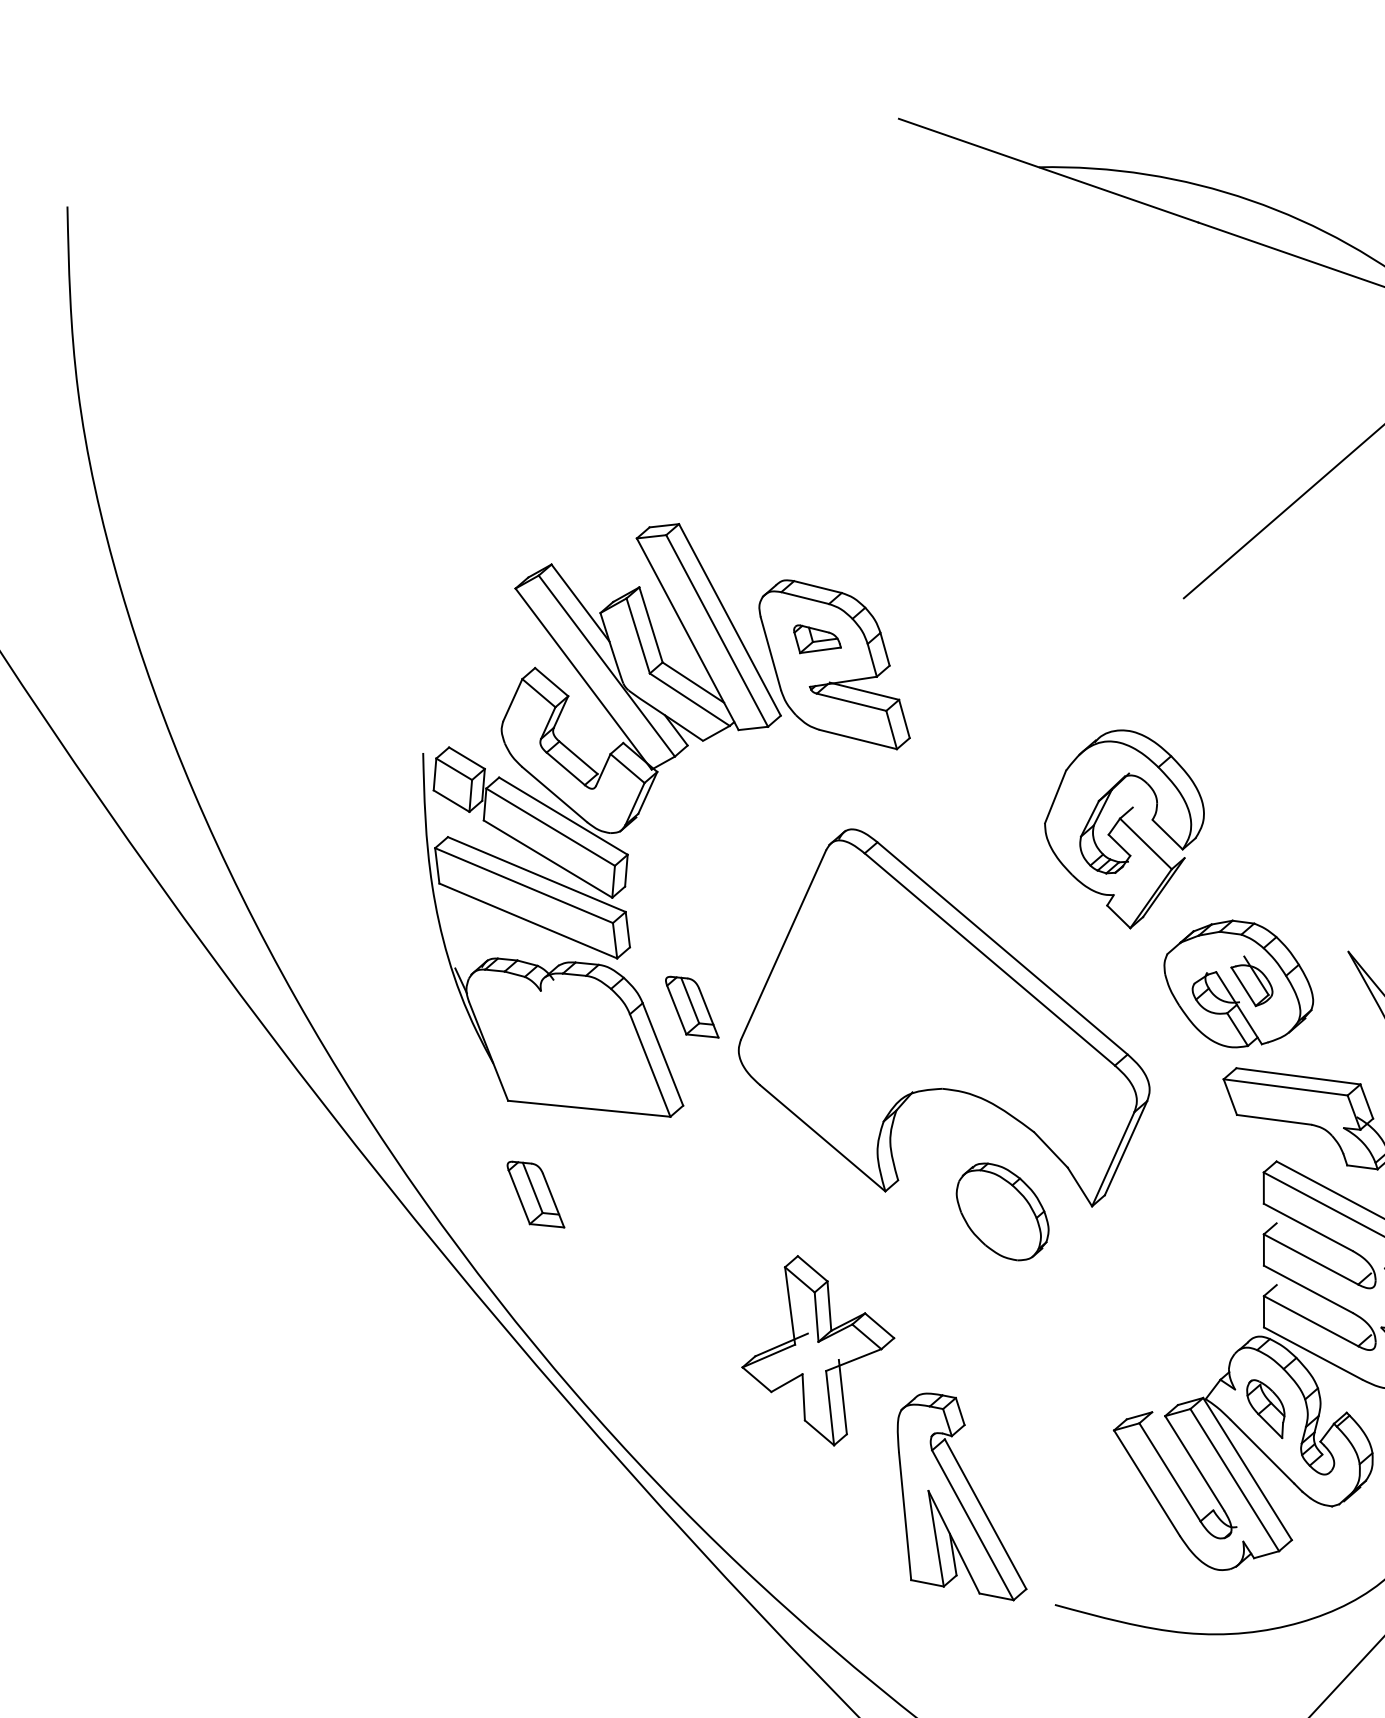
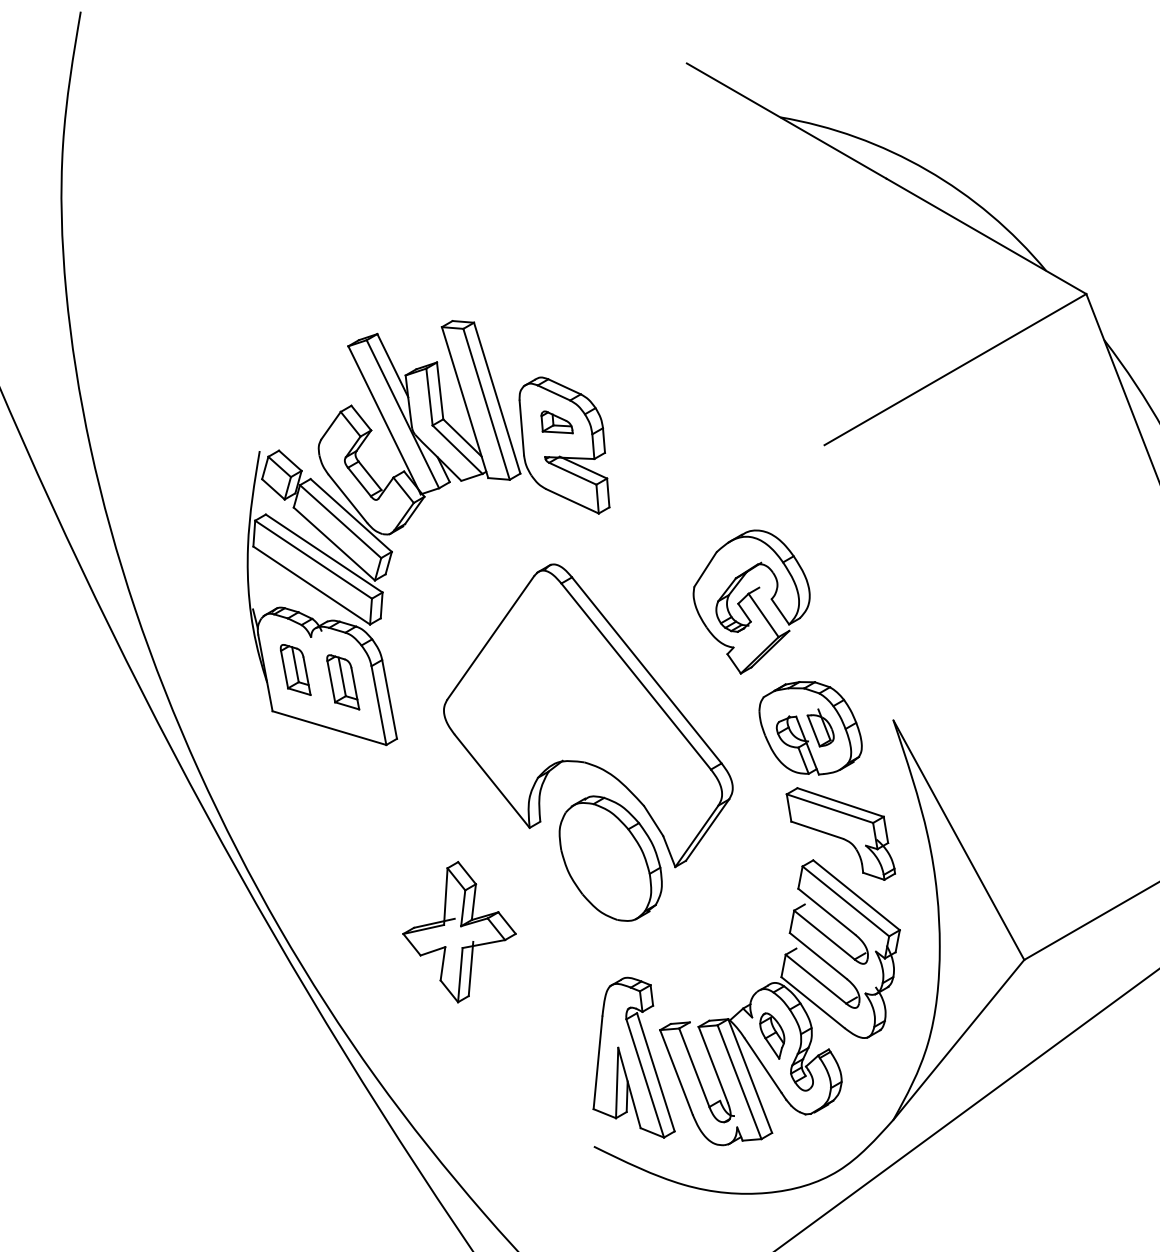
part: (691, 1007) -> (295, 669), moved
part: (535, 1195) -> (343, 682), moved
part: (1002, 1211) -> (610, 858), size x1.67
part: (951, 1500) -> (633, 1057), moved

